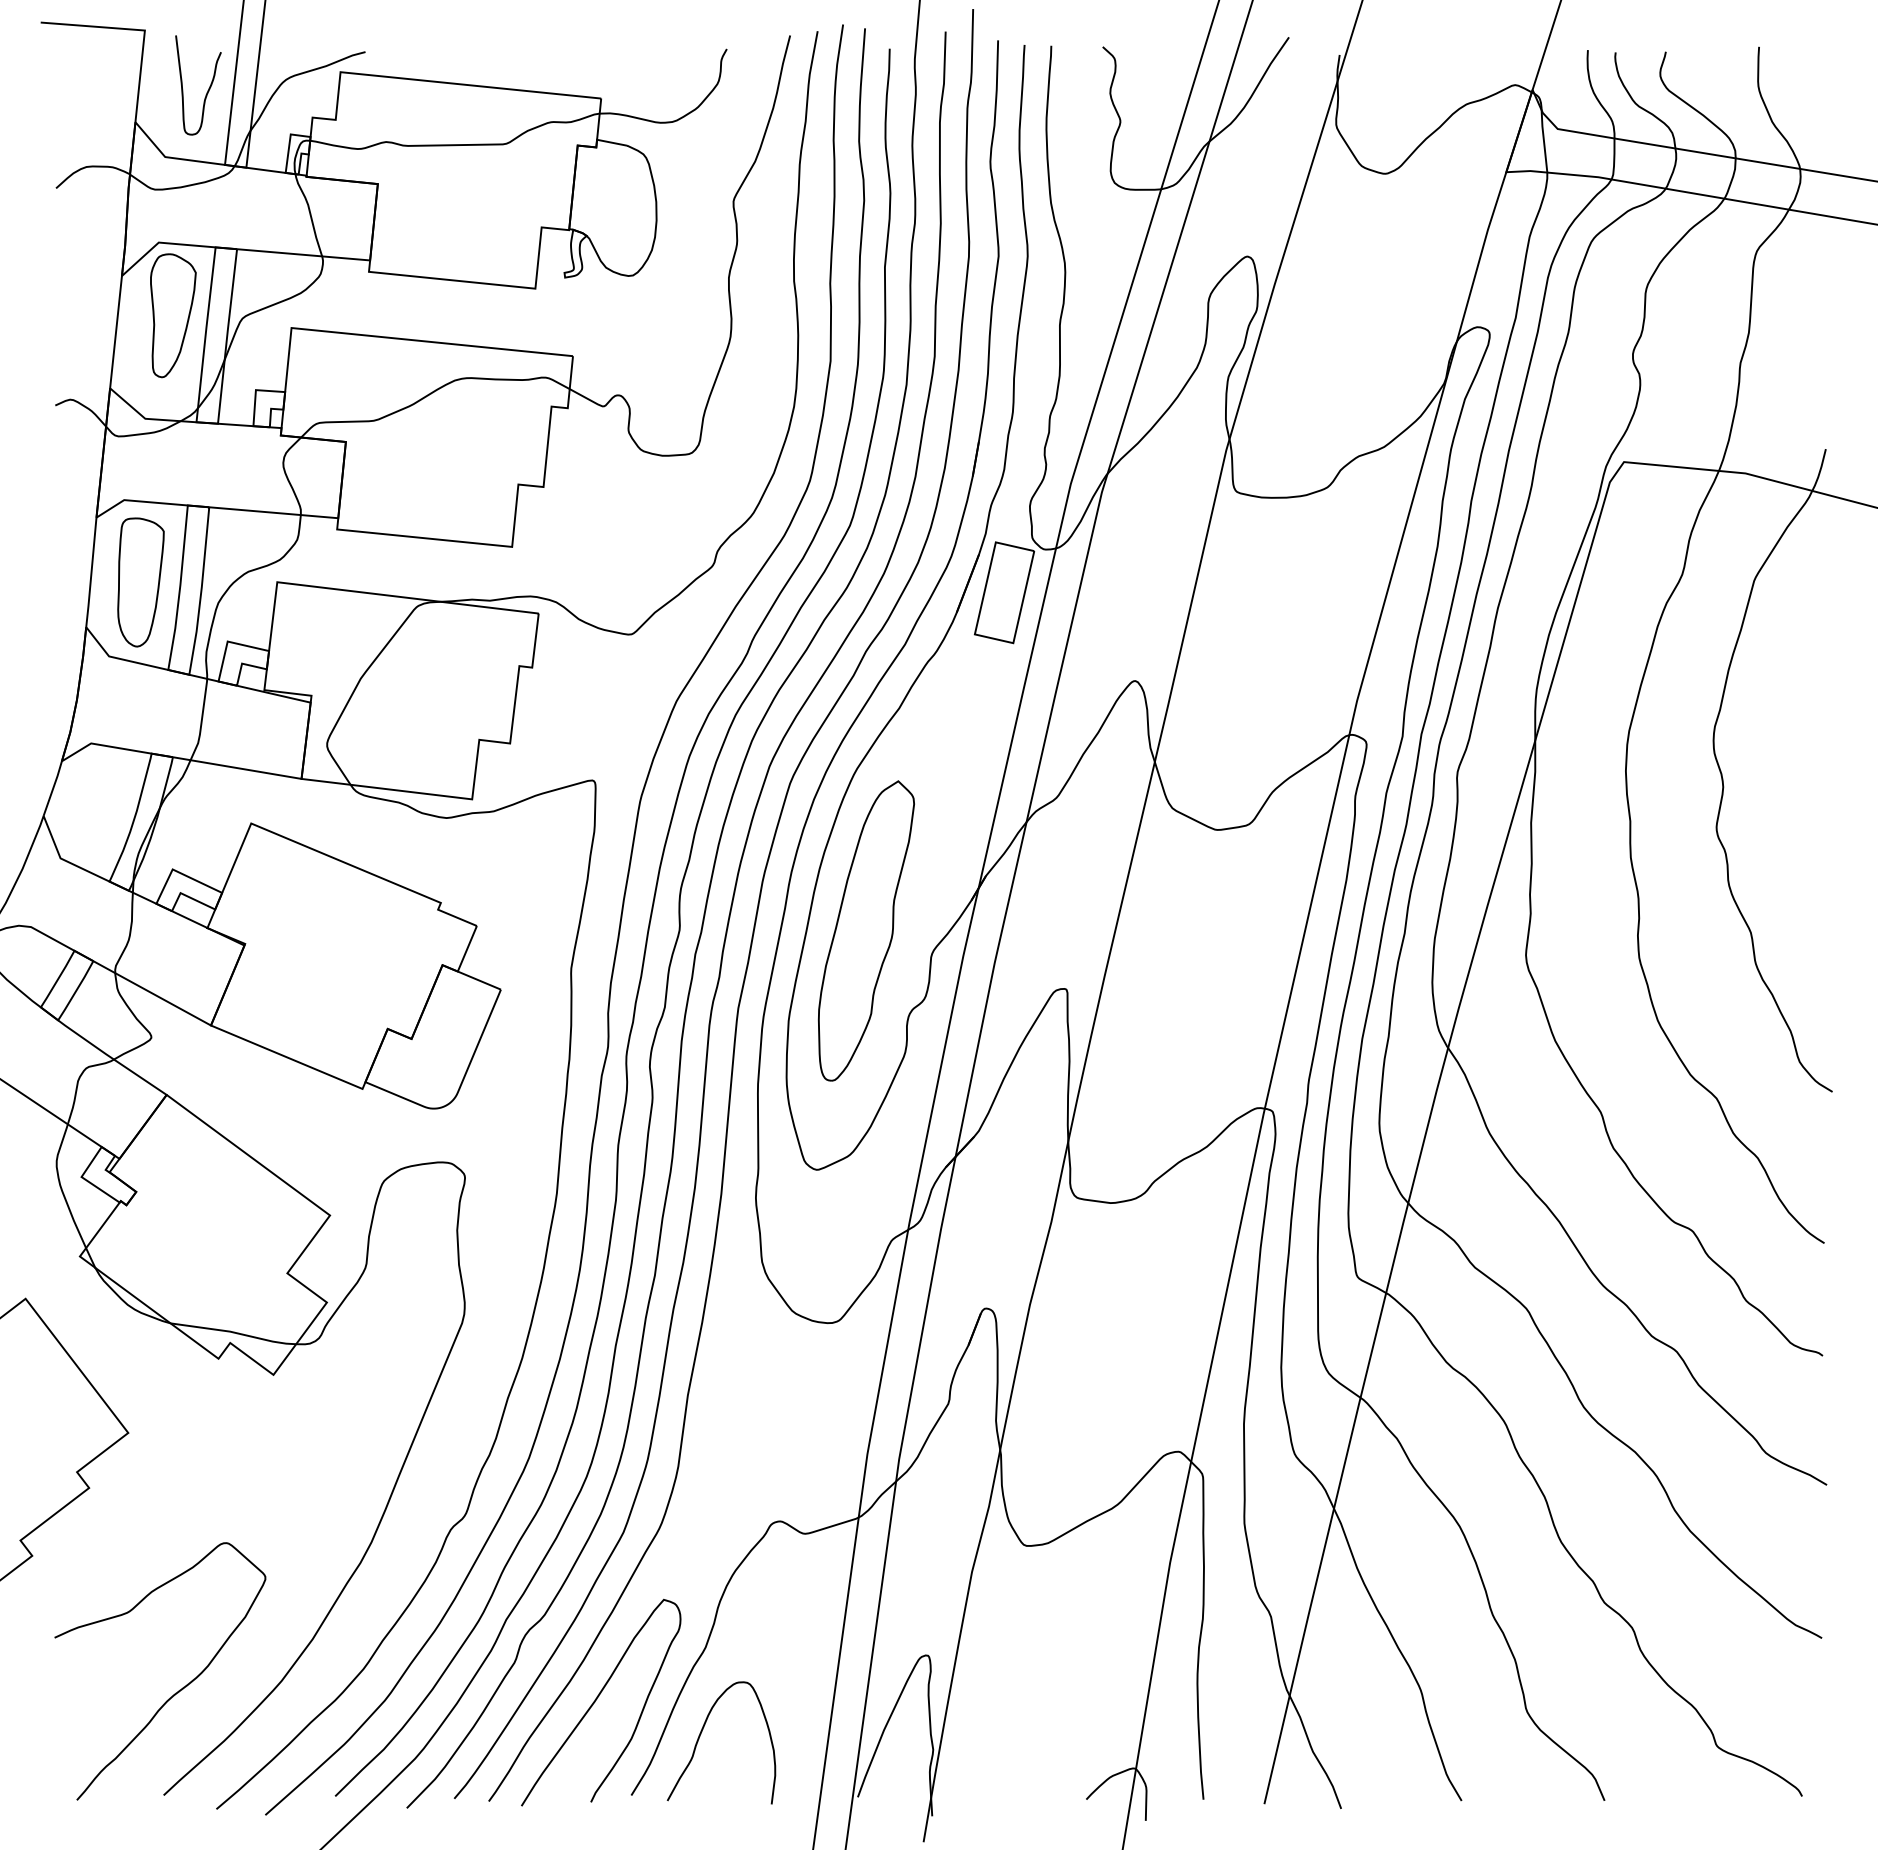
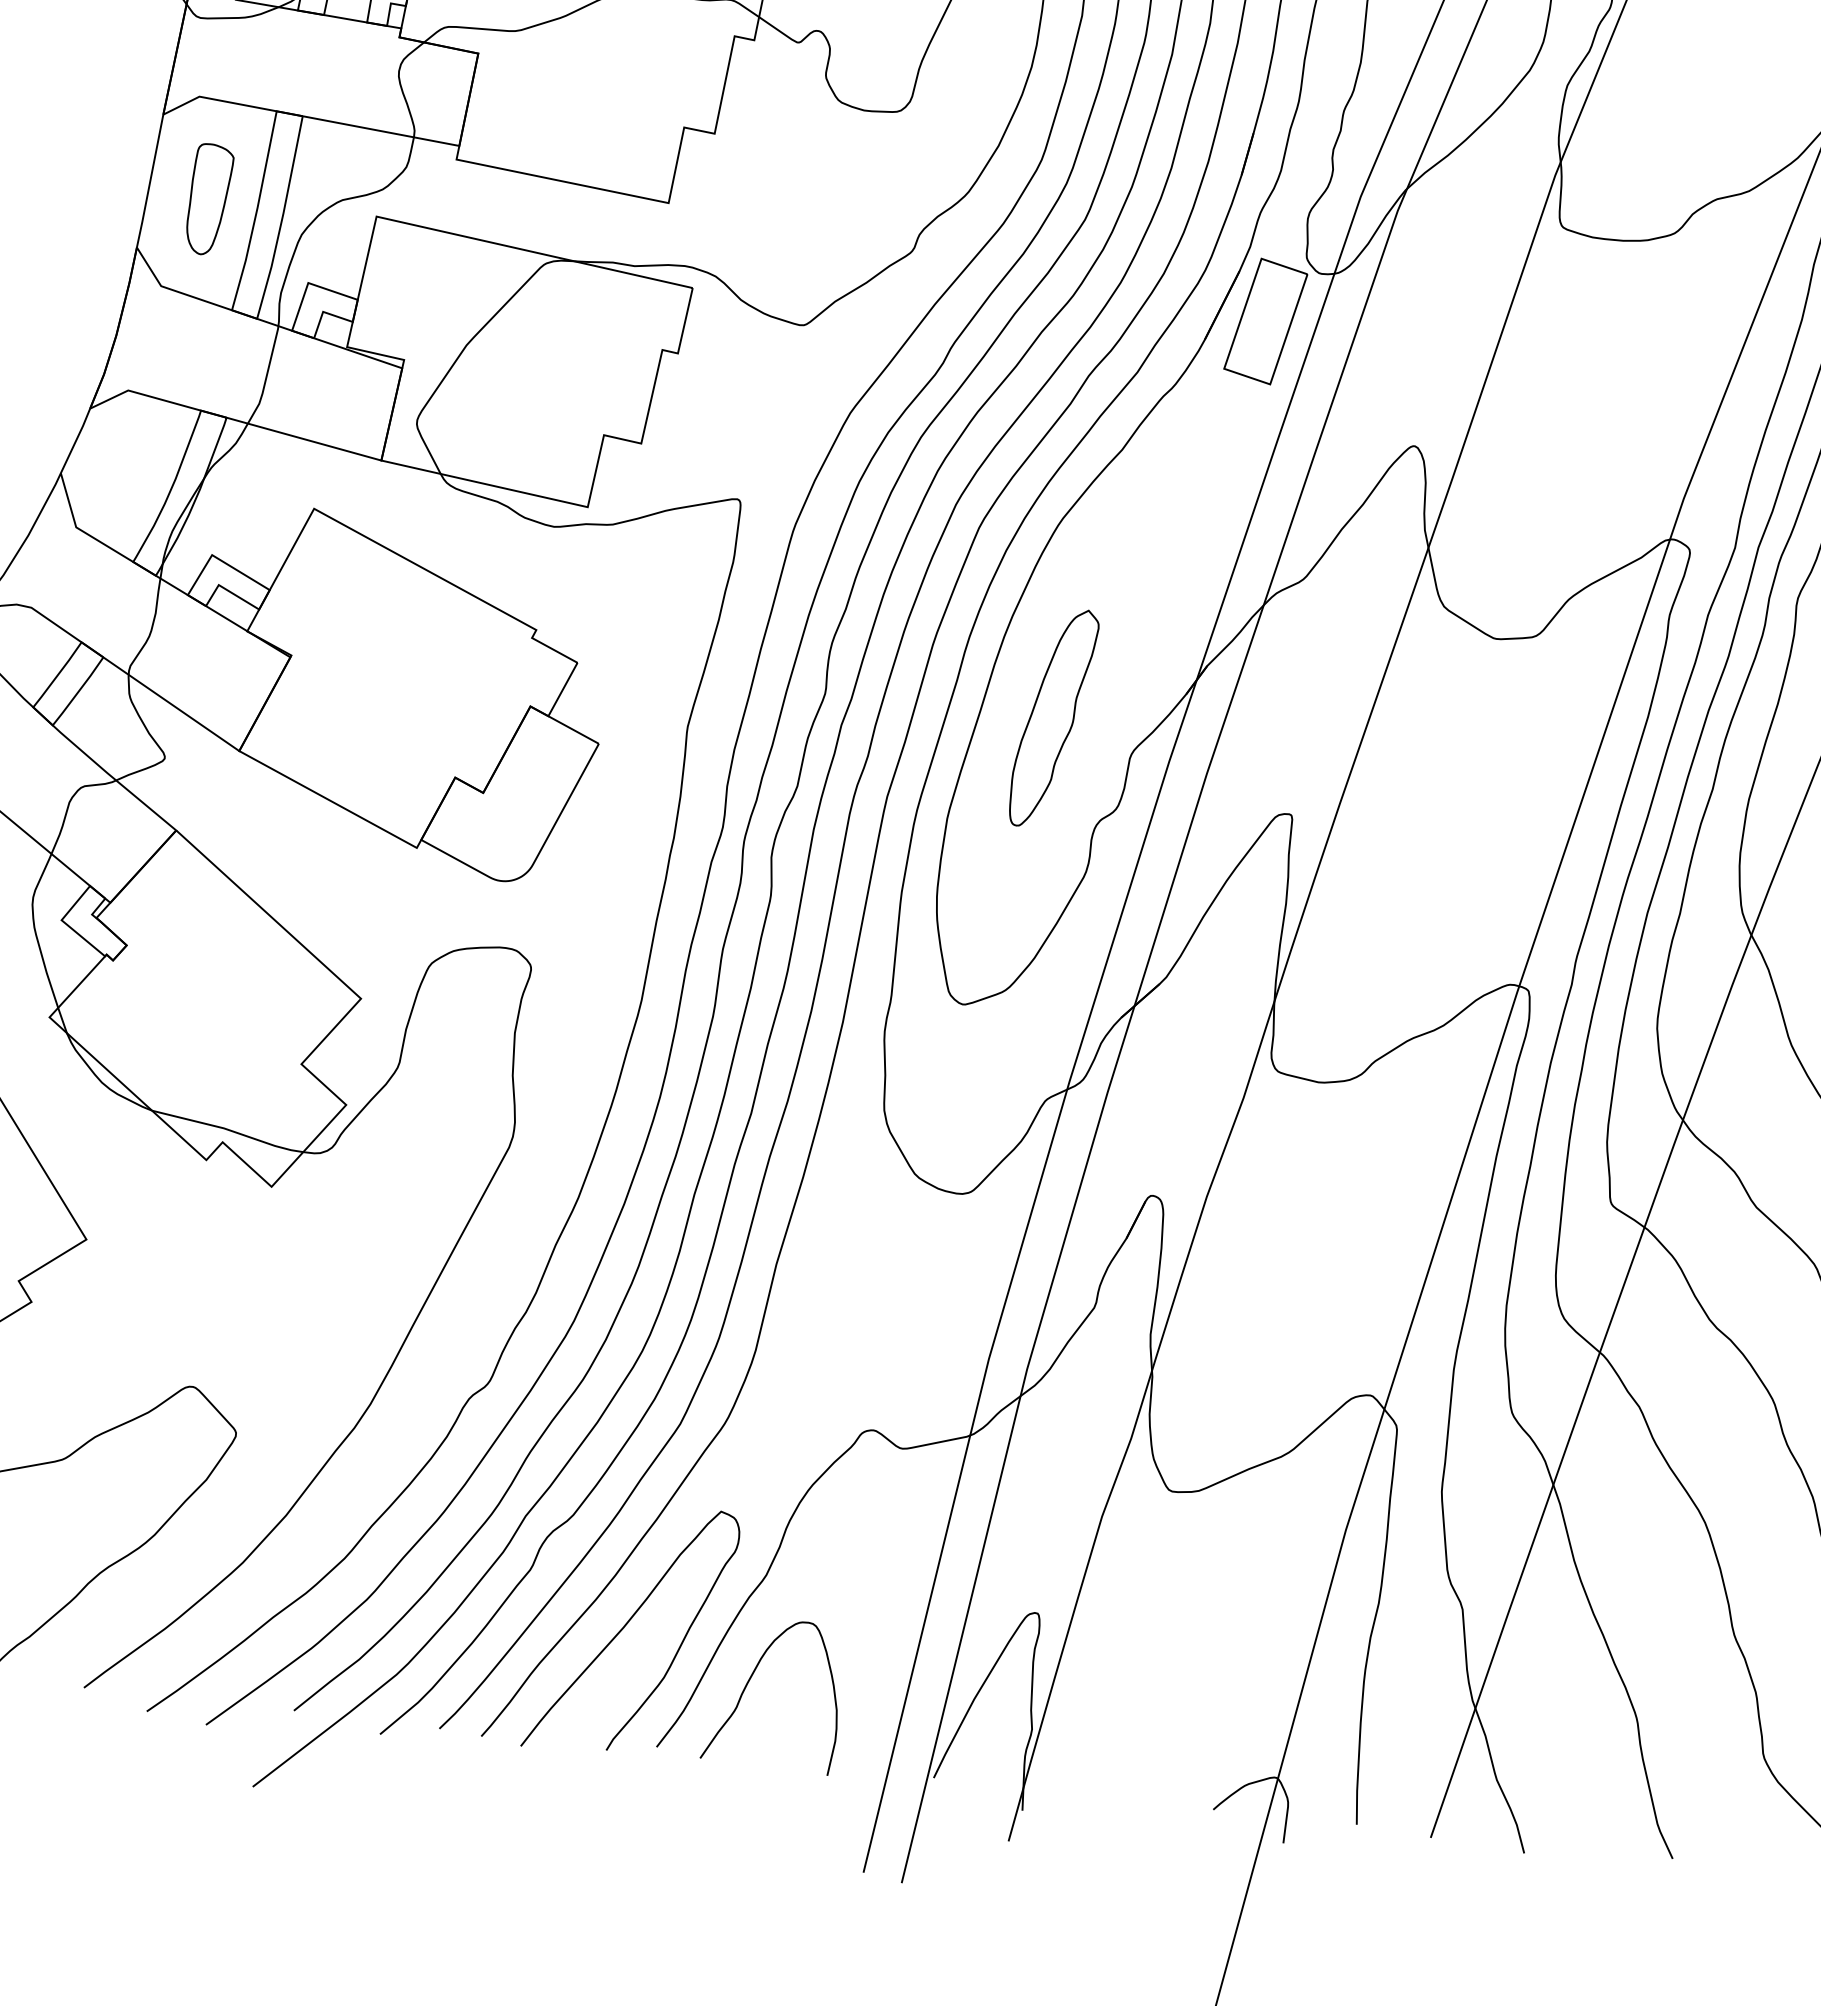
part: (140, 582) -> (209, 199), size x0.7
part: (866, 930) -> (1054, 717), size x0.6

